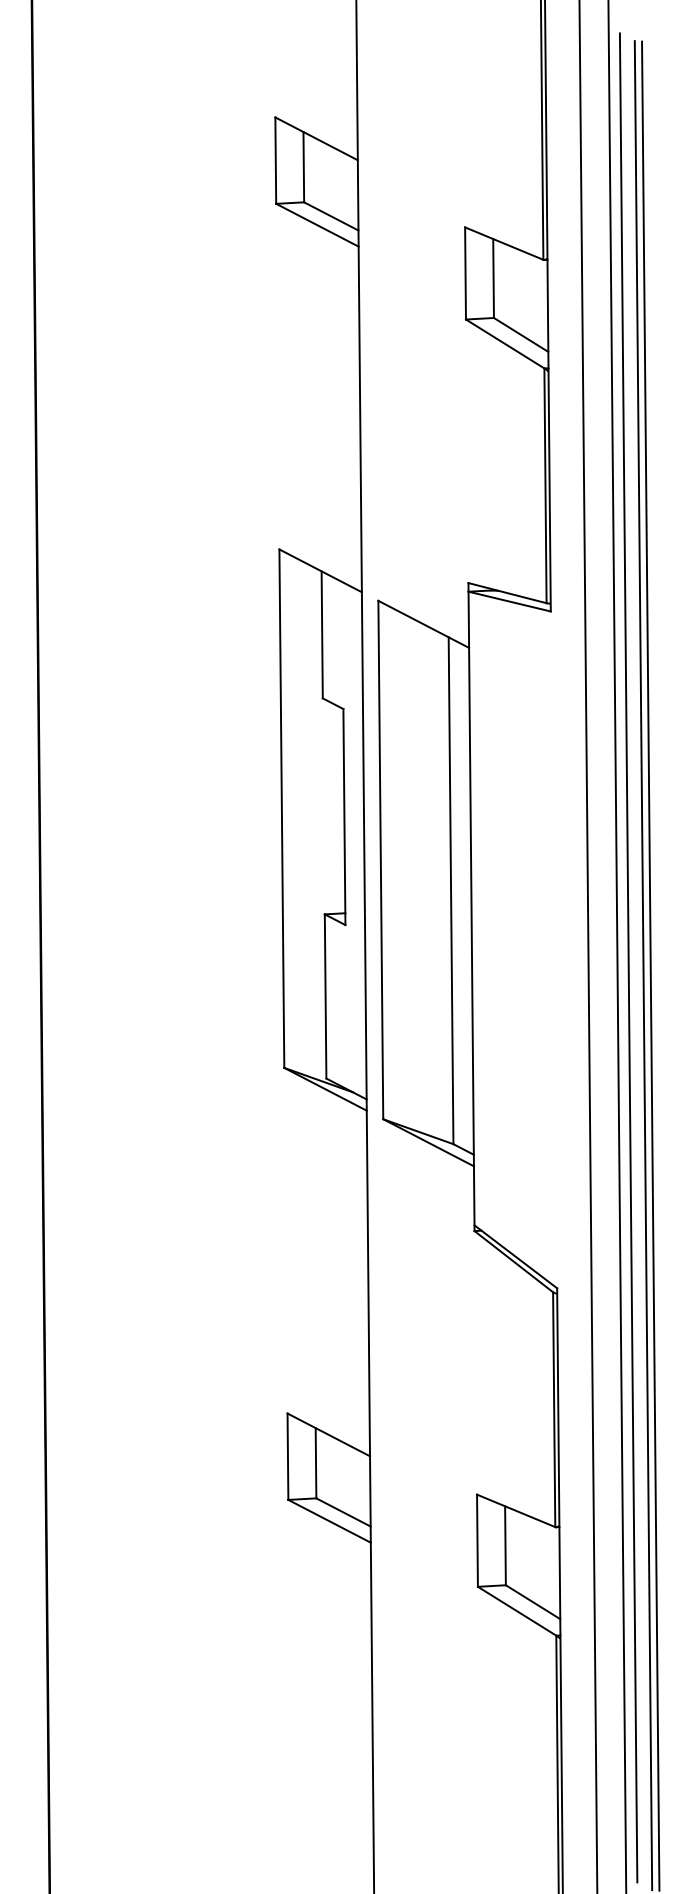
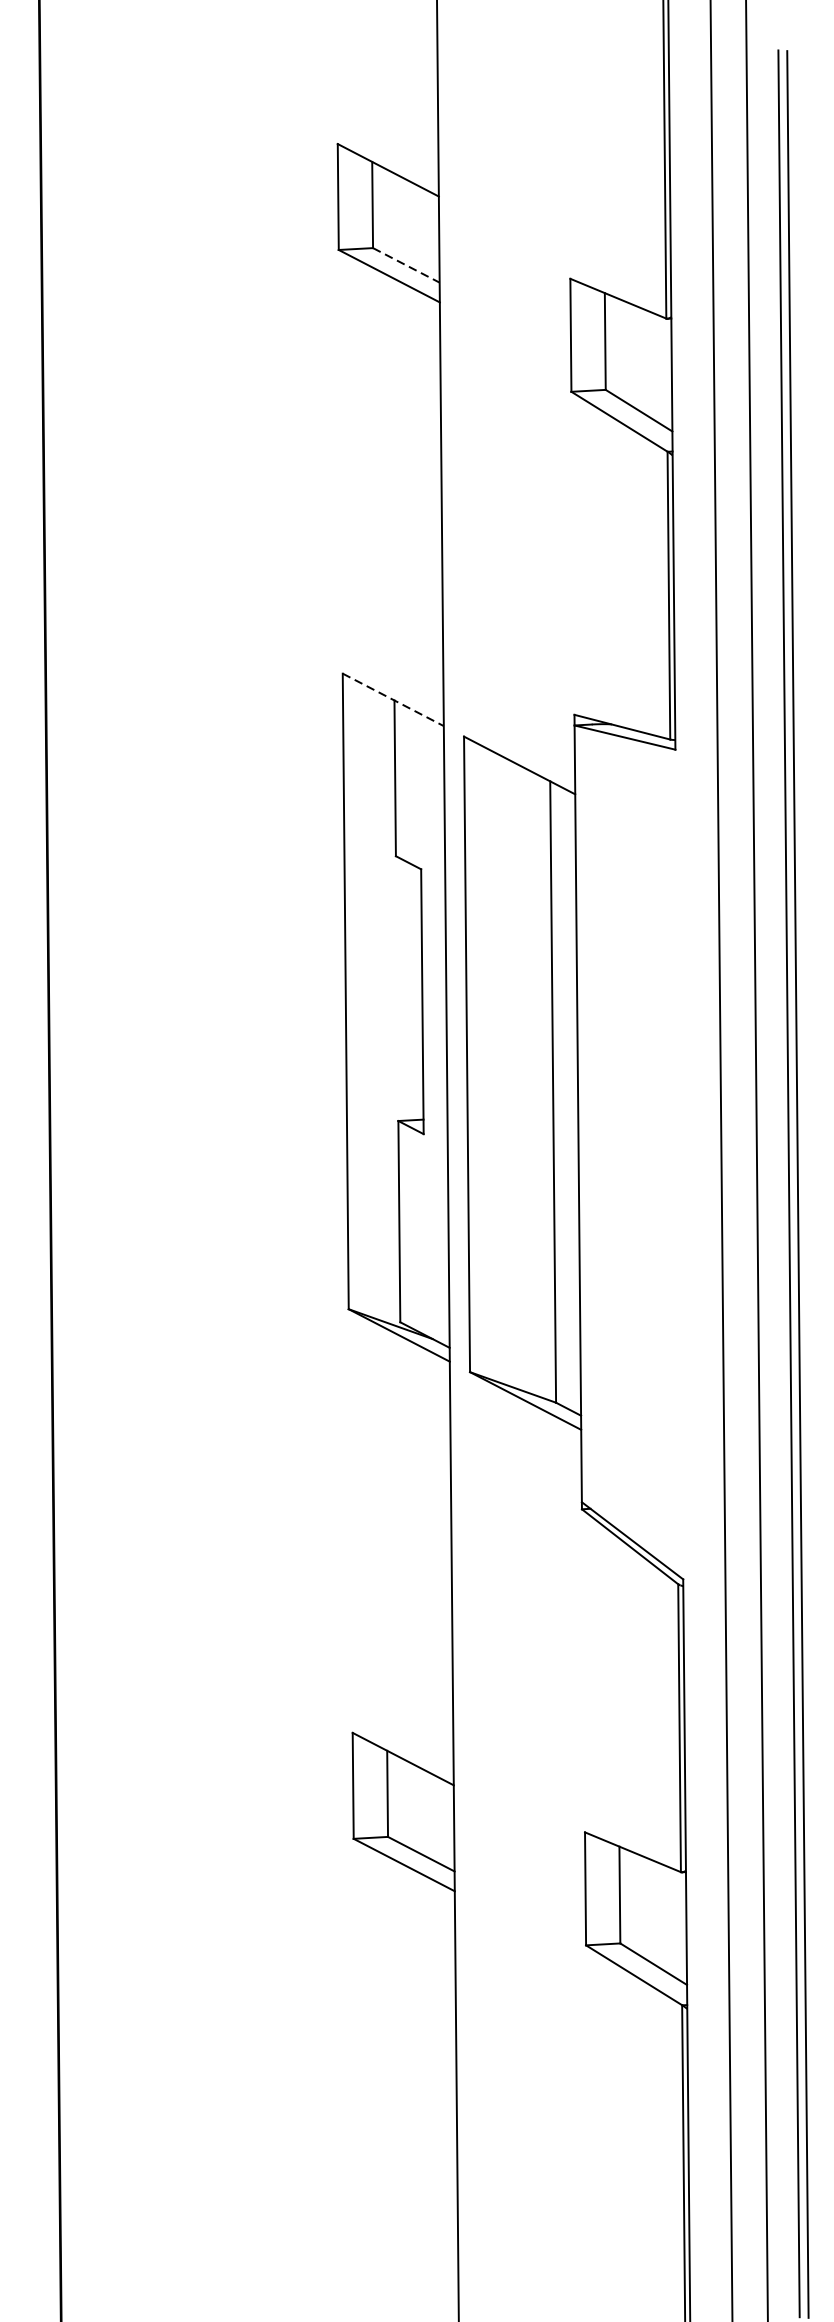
line: (331, 216) -> (406, 265), solid -> dashed
line: (321, 571) -> (394, 700), solid -> dashed
line: (628, 957) -> (770, 1173), removed

